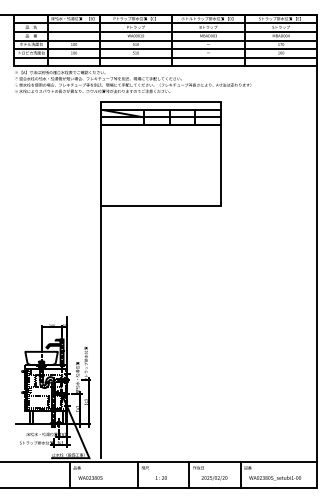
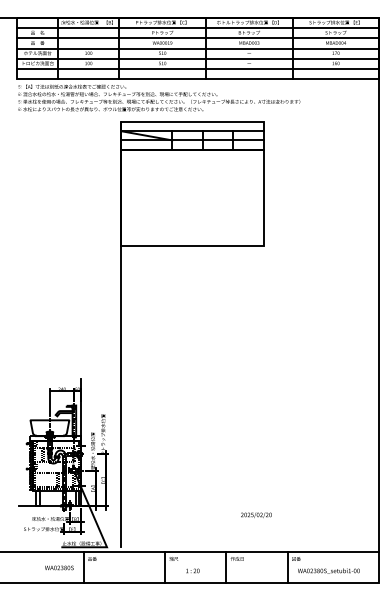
text: (90, 477) -> (59, 567), moved
text: (214, 477) -> (256, 514), moved

